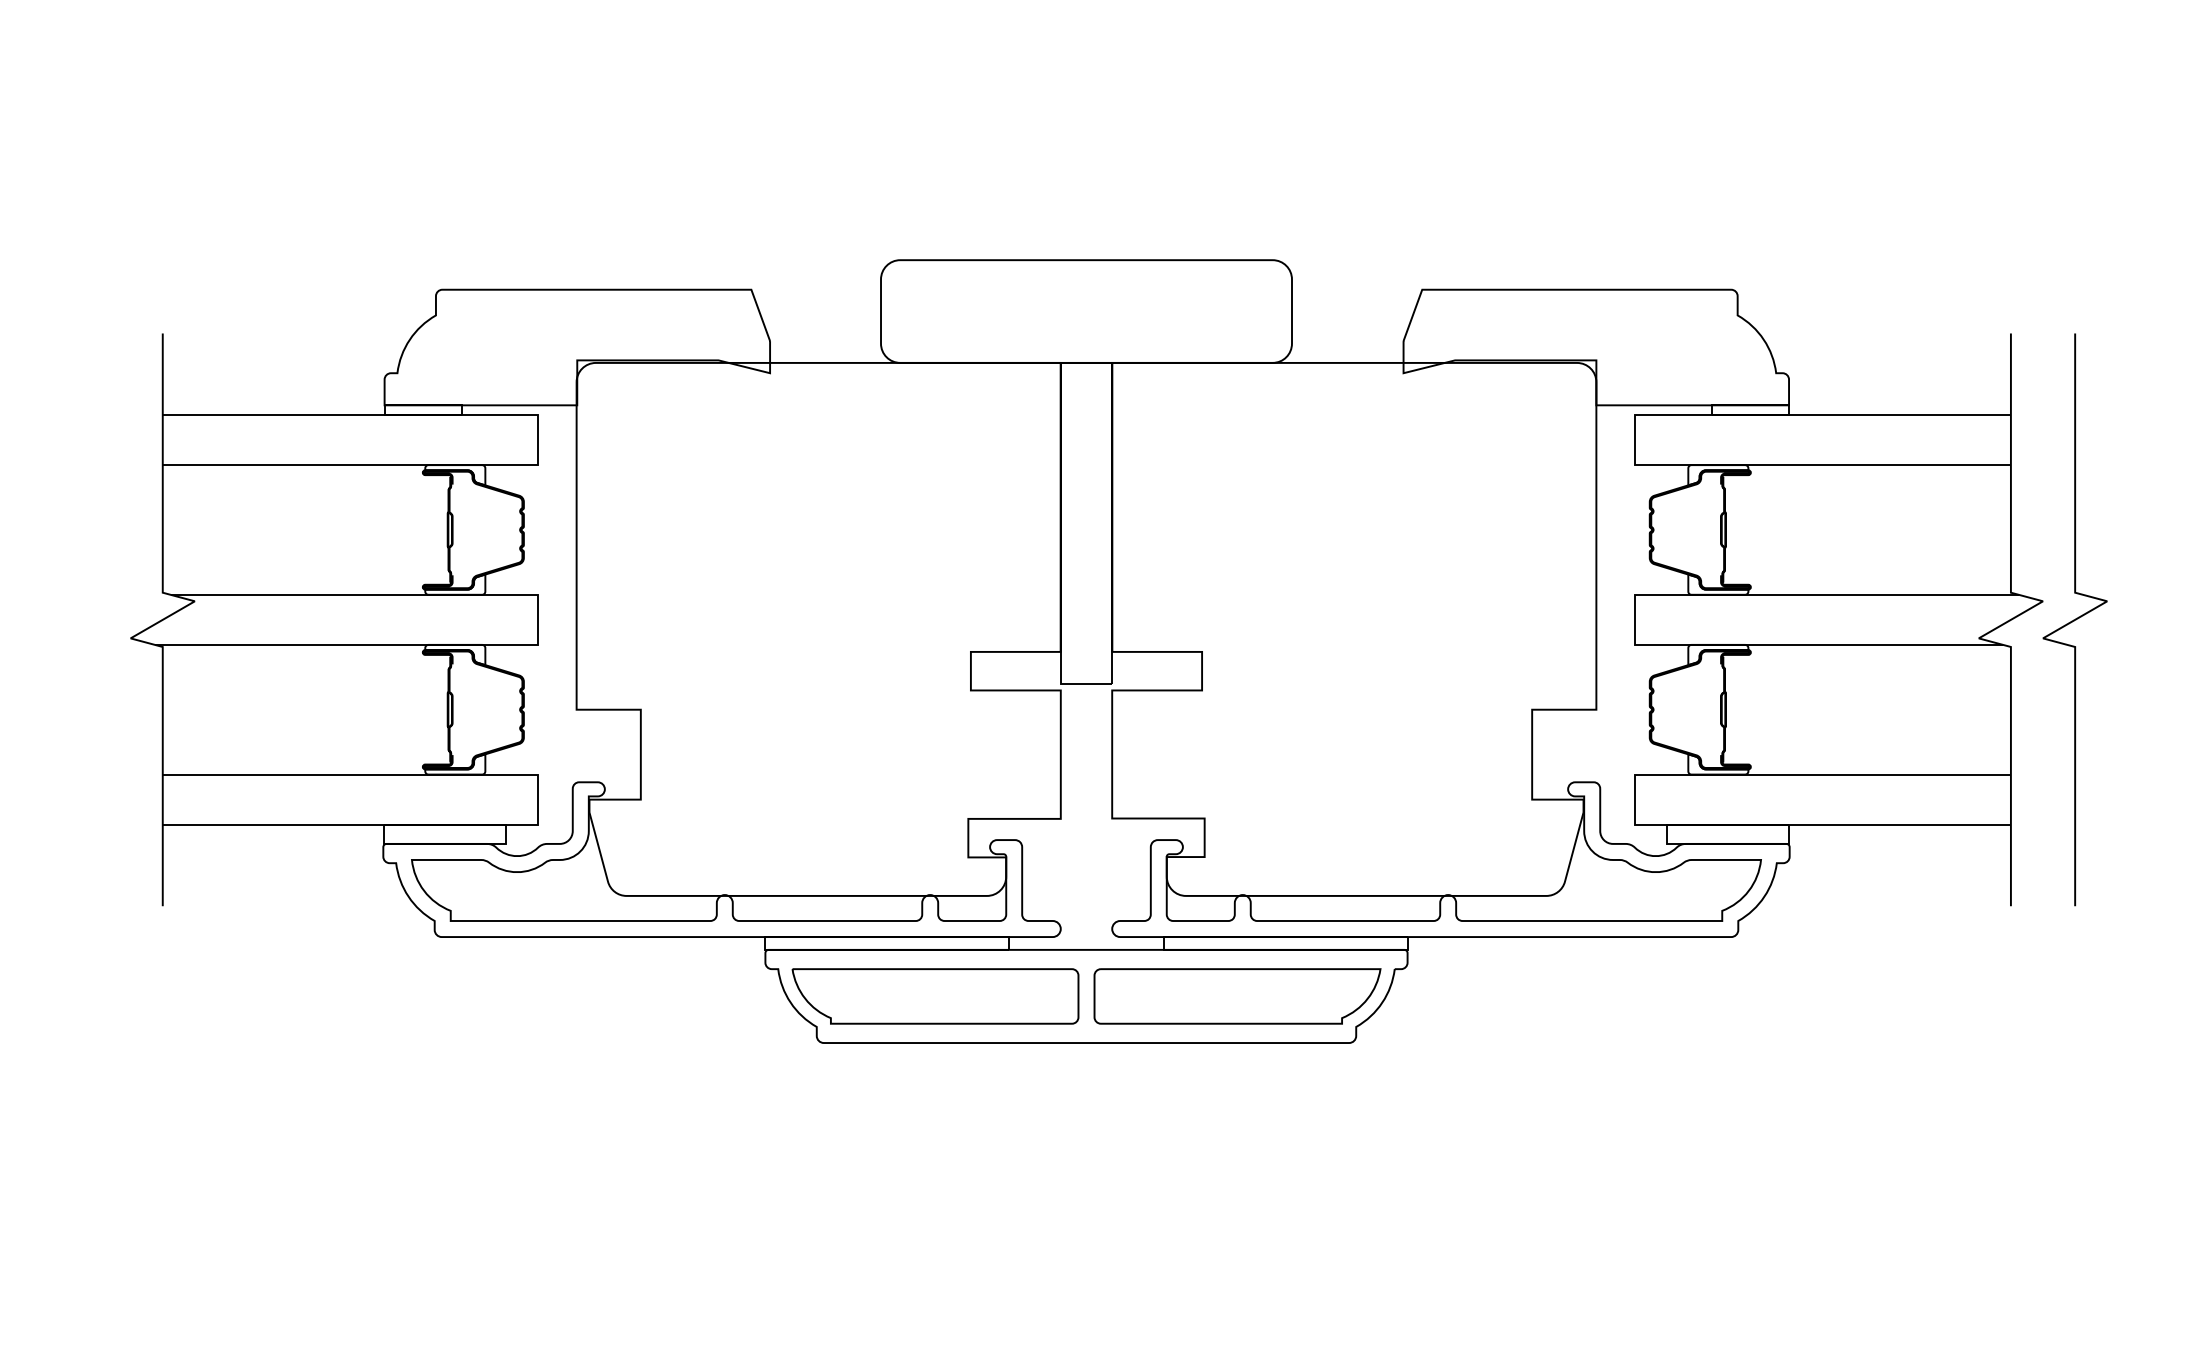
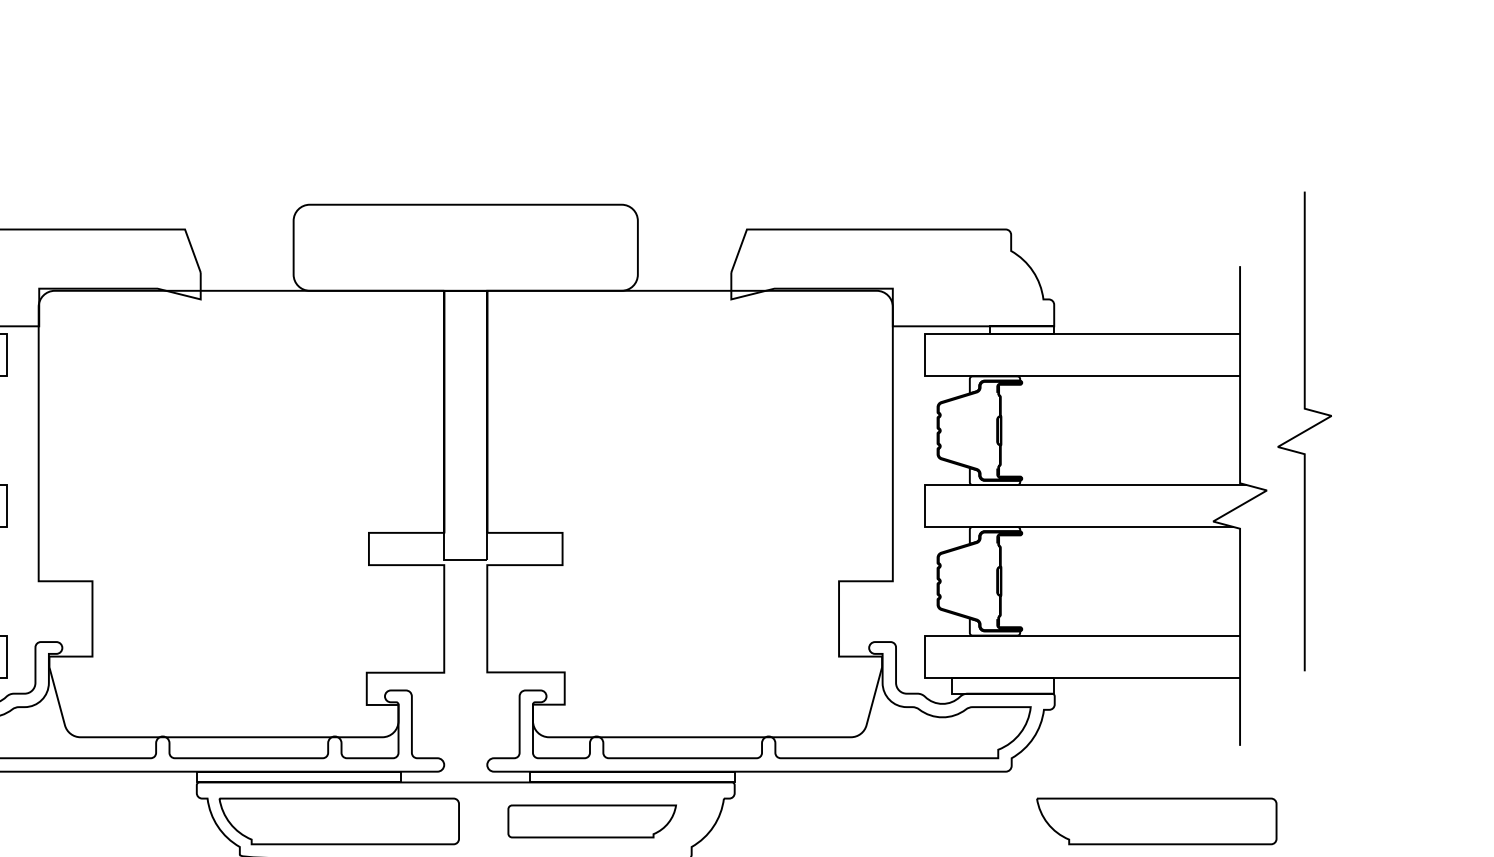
curve: (2074, 619) -> (1304, 431), moved
part: (1237, 996) -> (592, 821), size x0.7
part: (1911, 996) -> (1156, 821), added

